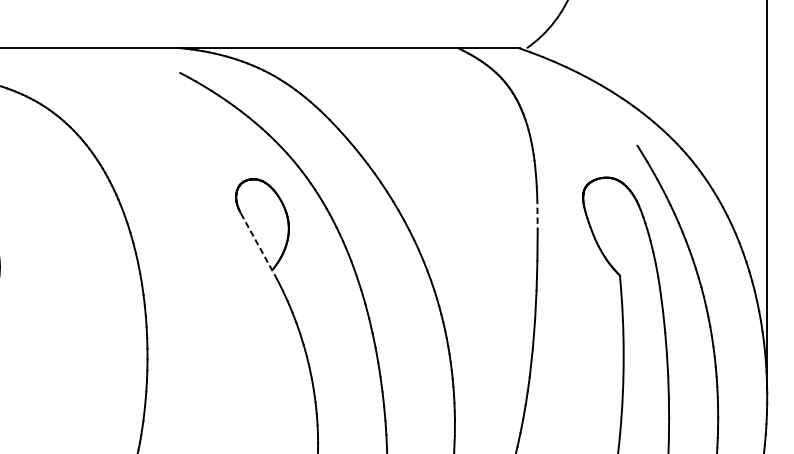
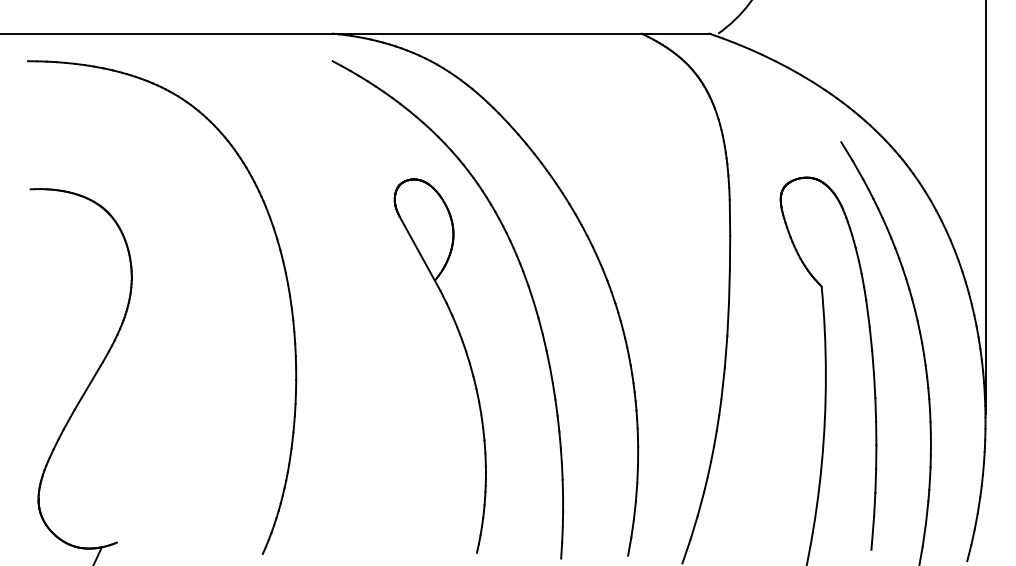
line: (537, 214) -> (729, 218), dashed -> solid
line: (259, 245) -> (420, 253), dashed -> solid

